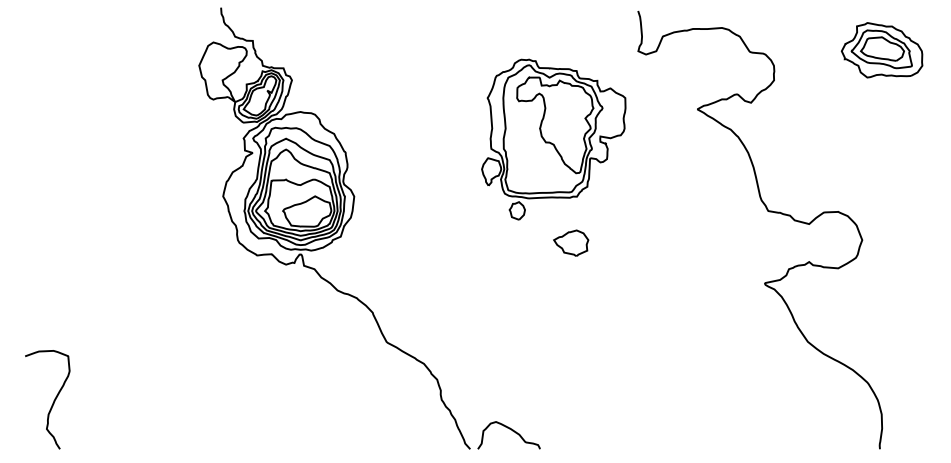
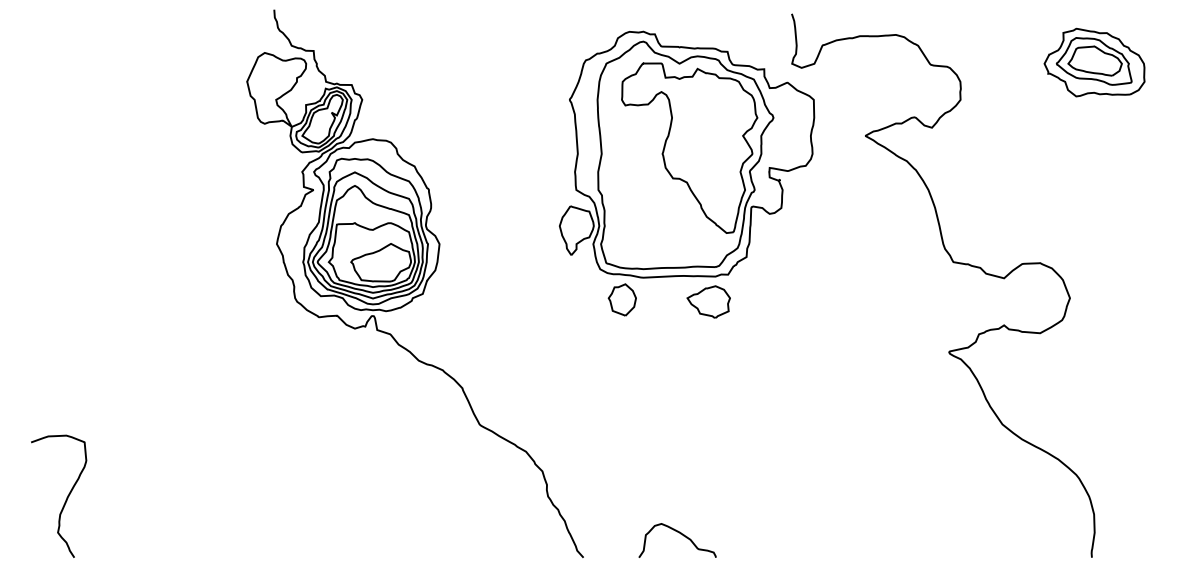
part: (554, 139) -> (687, 173), size x1.43
curve: (511, 430) -> (680, 534), moved

